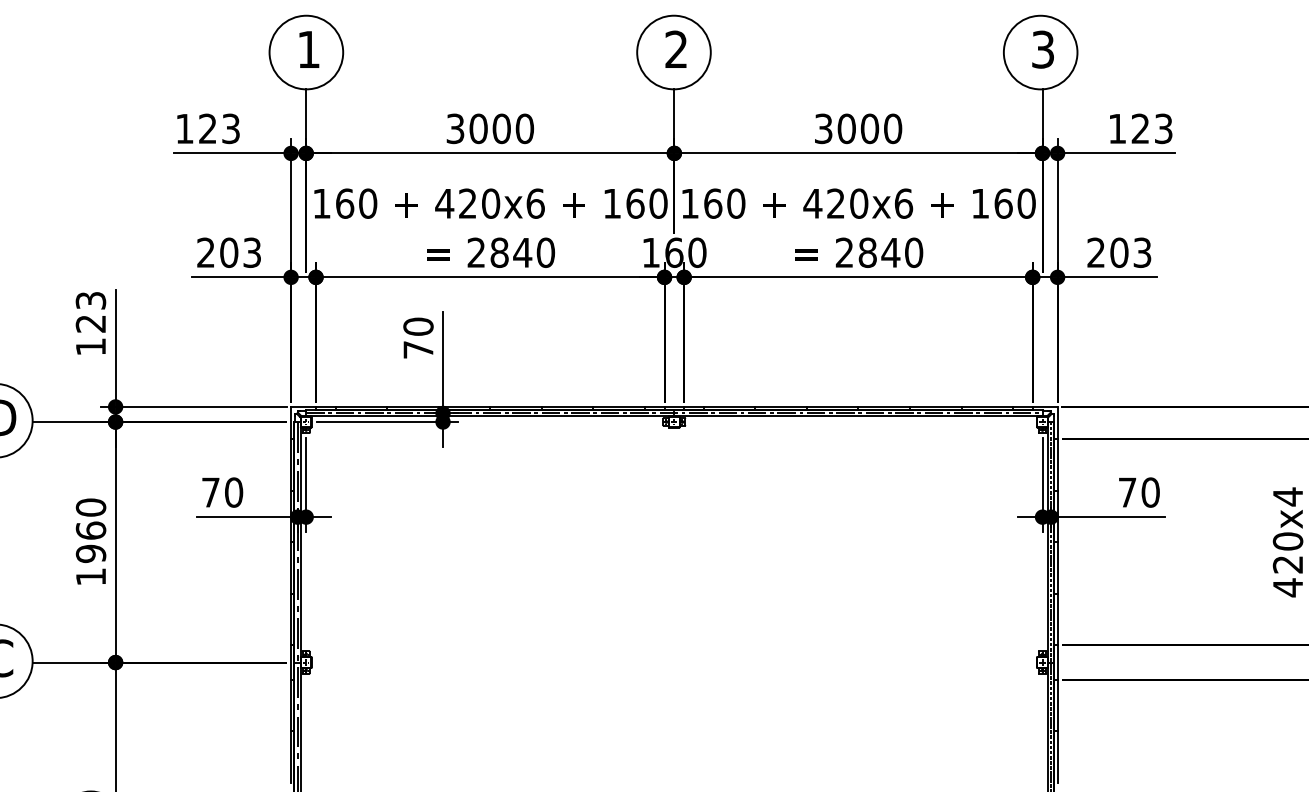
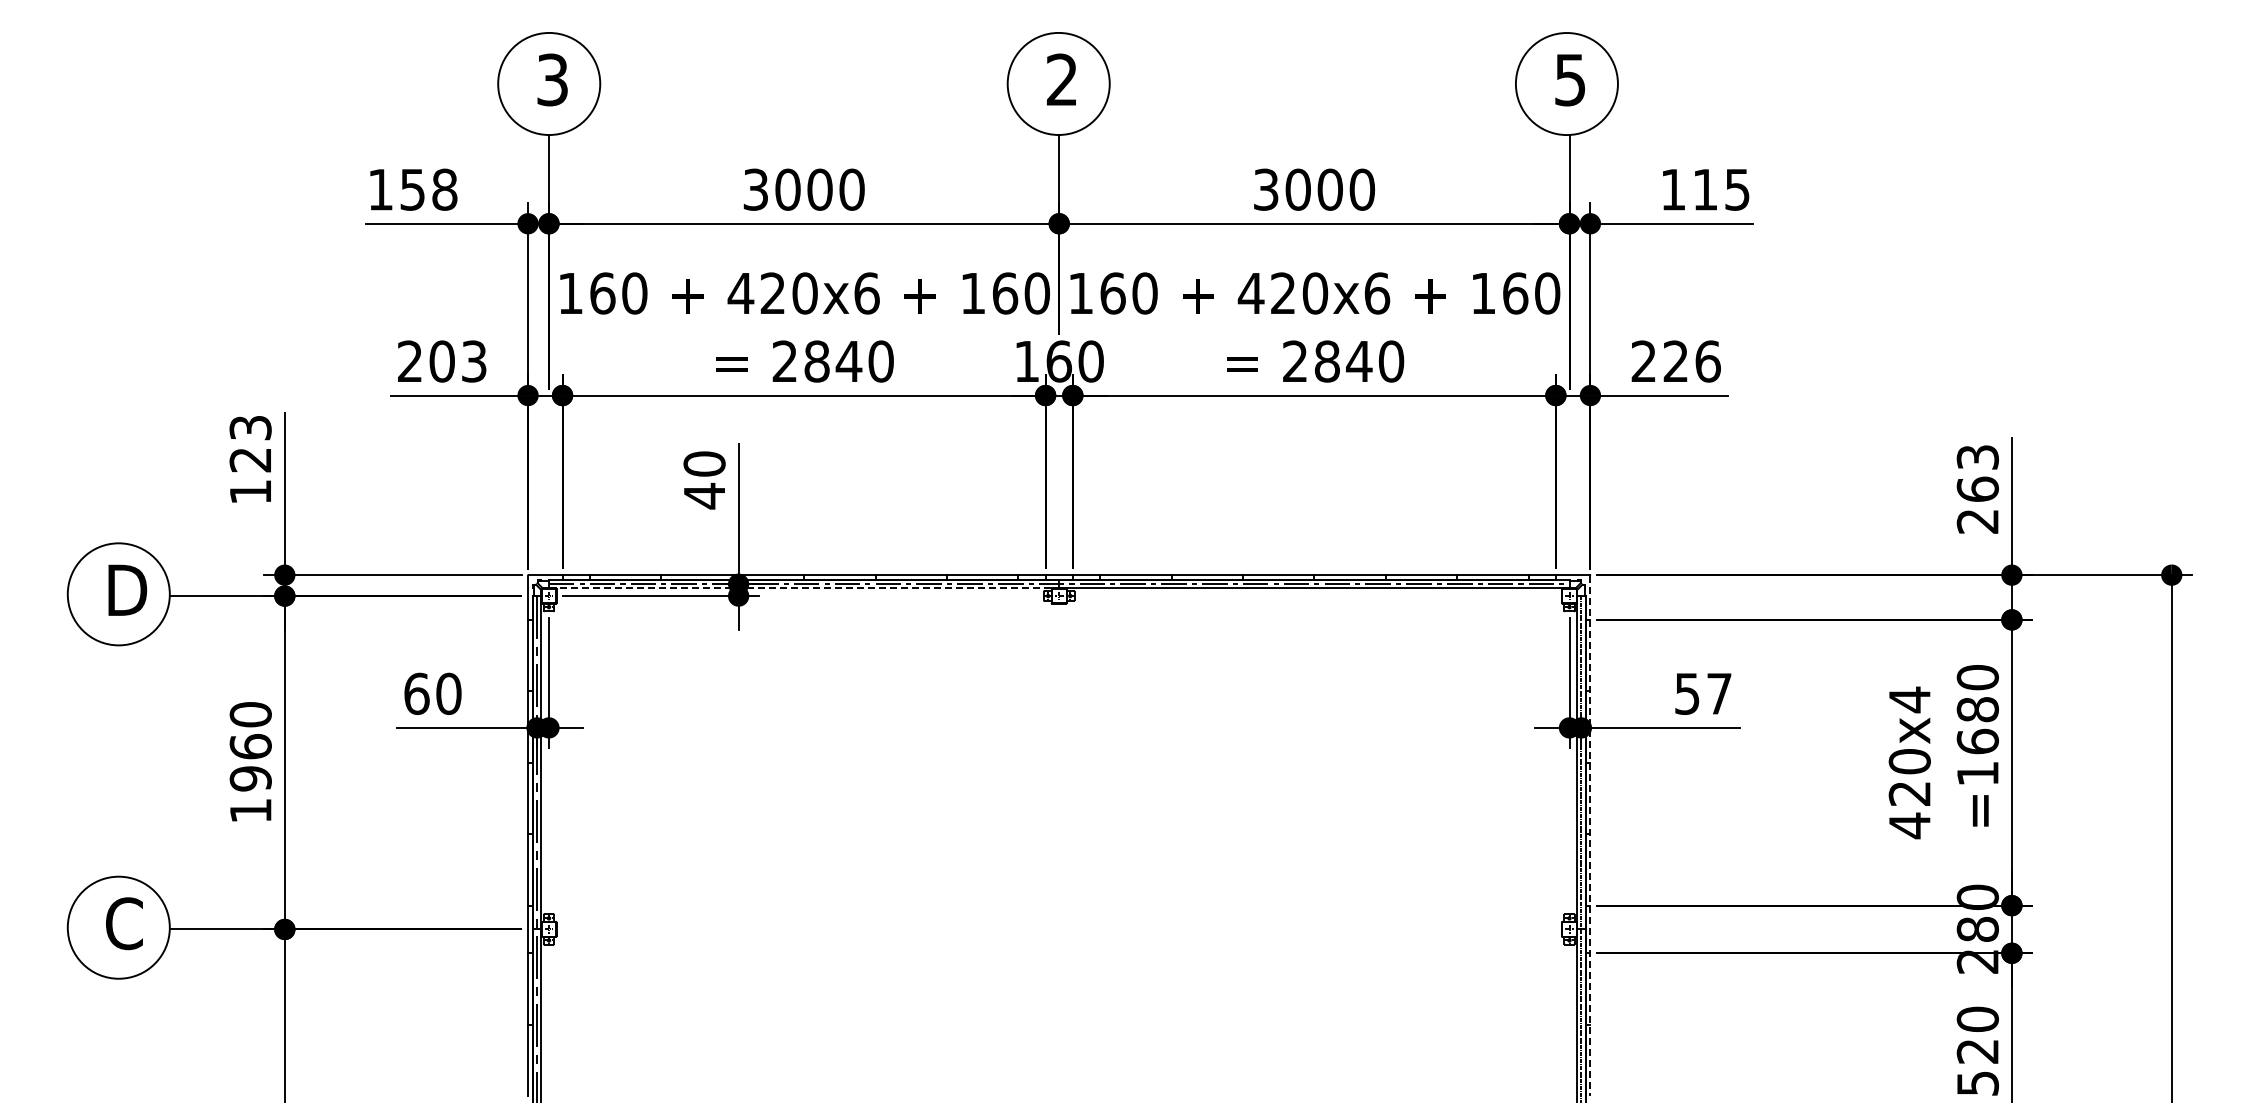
text: (308, 49) -> (552, 79), 1 -> 3
text: (1043, 49) -> (1570, 79), 3 -> 5
text: (219, 128) -> (428, 189), 123 -> 158
text: (1152, 128) -> (1721, 189), 123 -> 115
text: (1130, 252) -> (1691, 361), 203 -> 226
text: (418, 350) -> (704, 496), 70 -> 40
line: (490, 416) -> (804, 588), solid -> dashed
text: (210, 492) -> (416, 693), 70 -> 60
text: (1139, 492) -> (1703, 693), 70 -> 57
line: (1057, 595) -> (1590, 836), solid -> dashed

